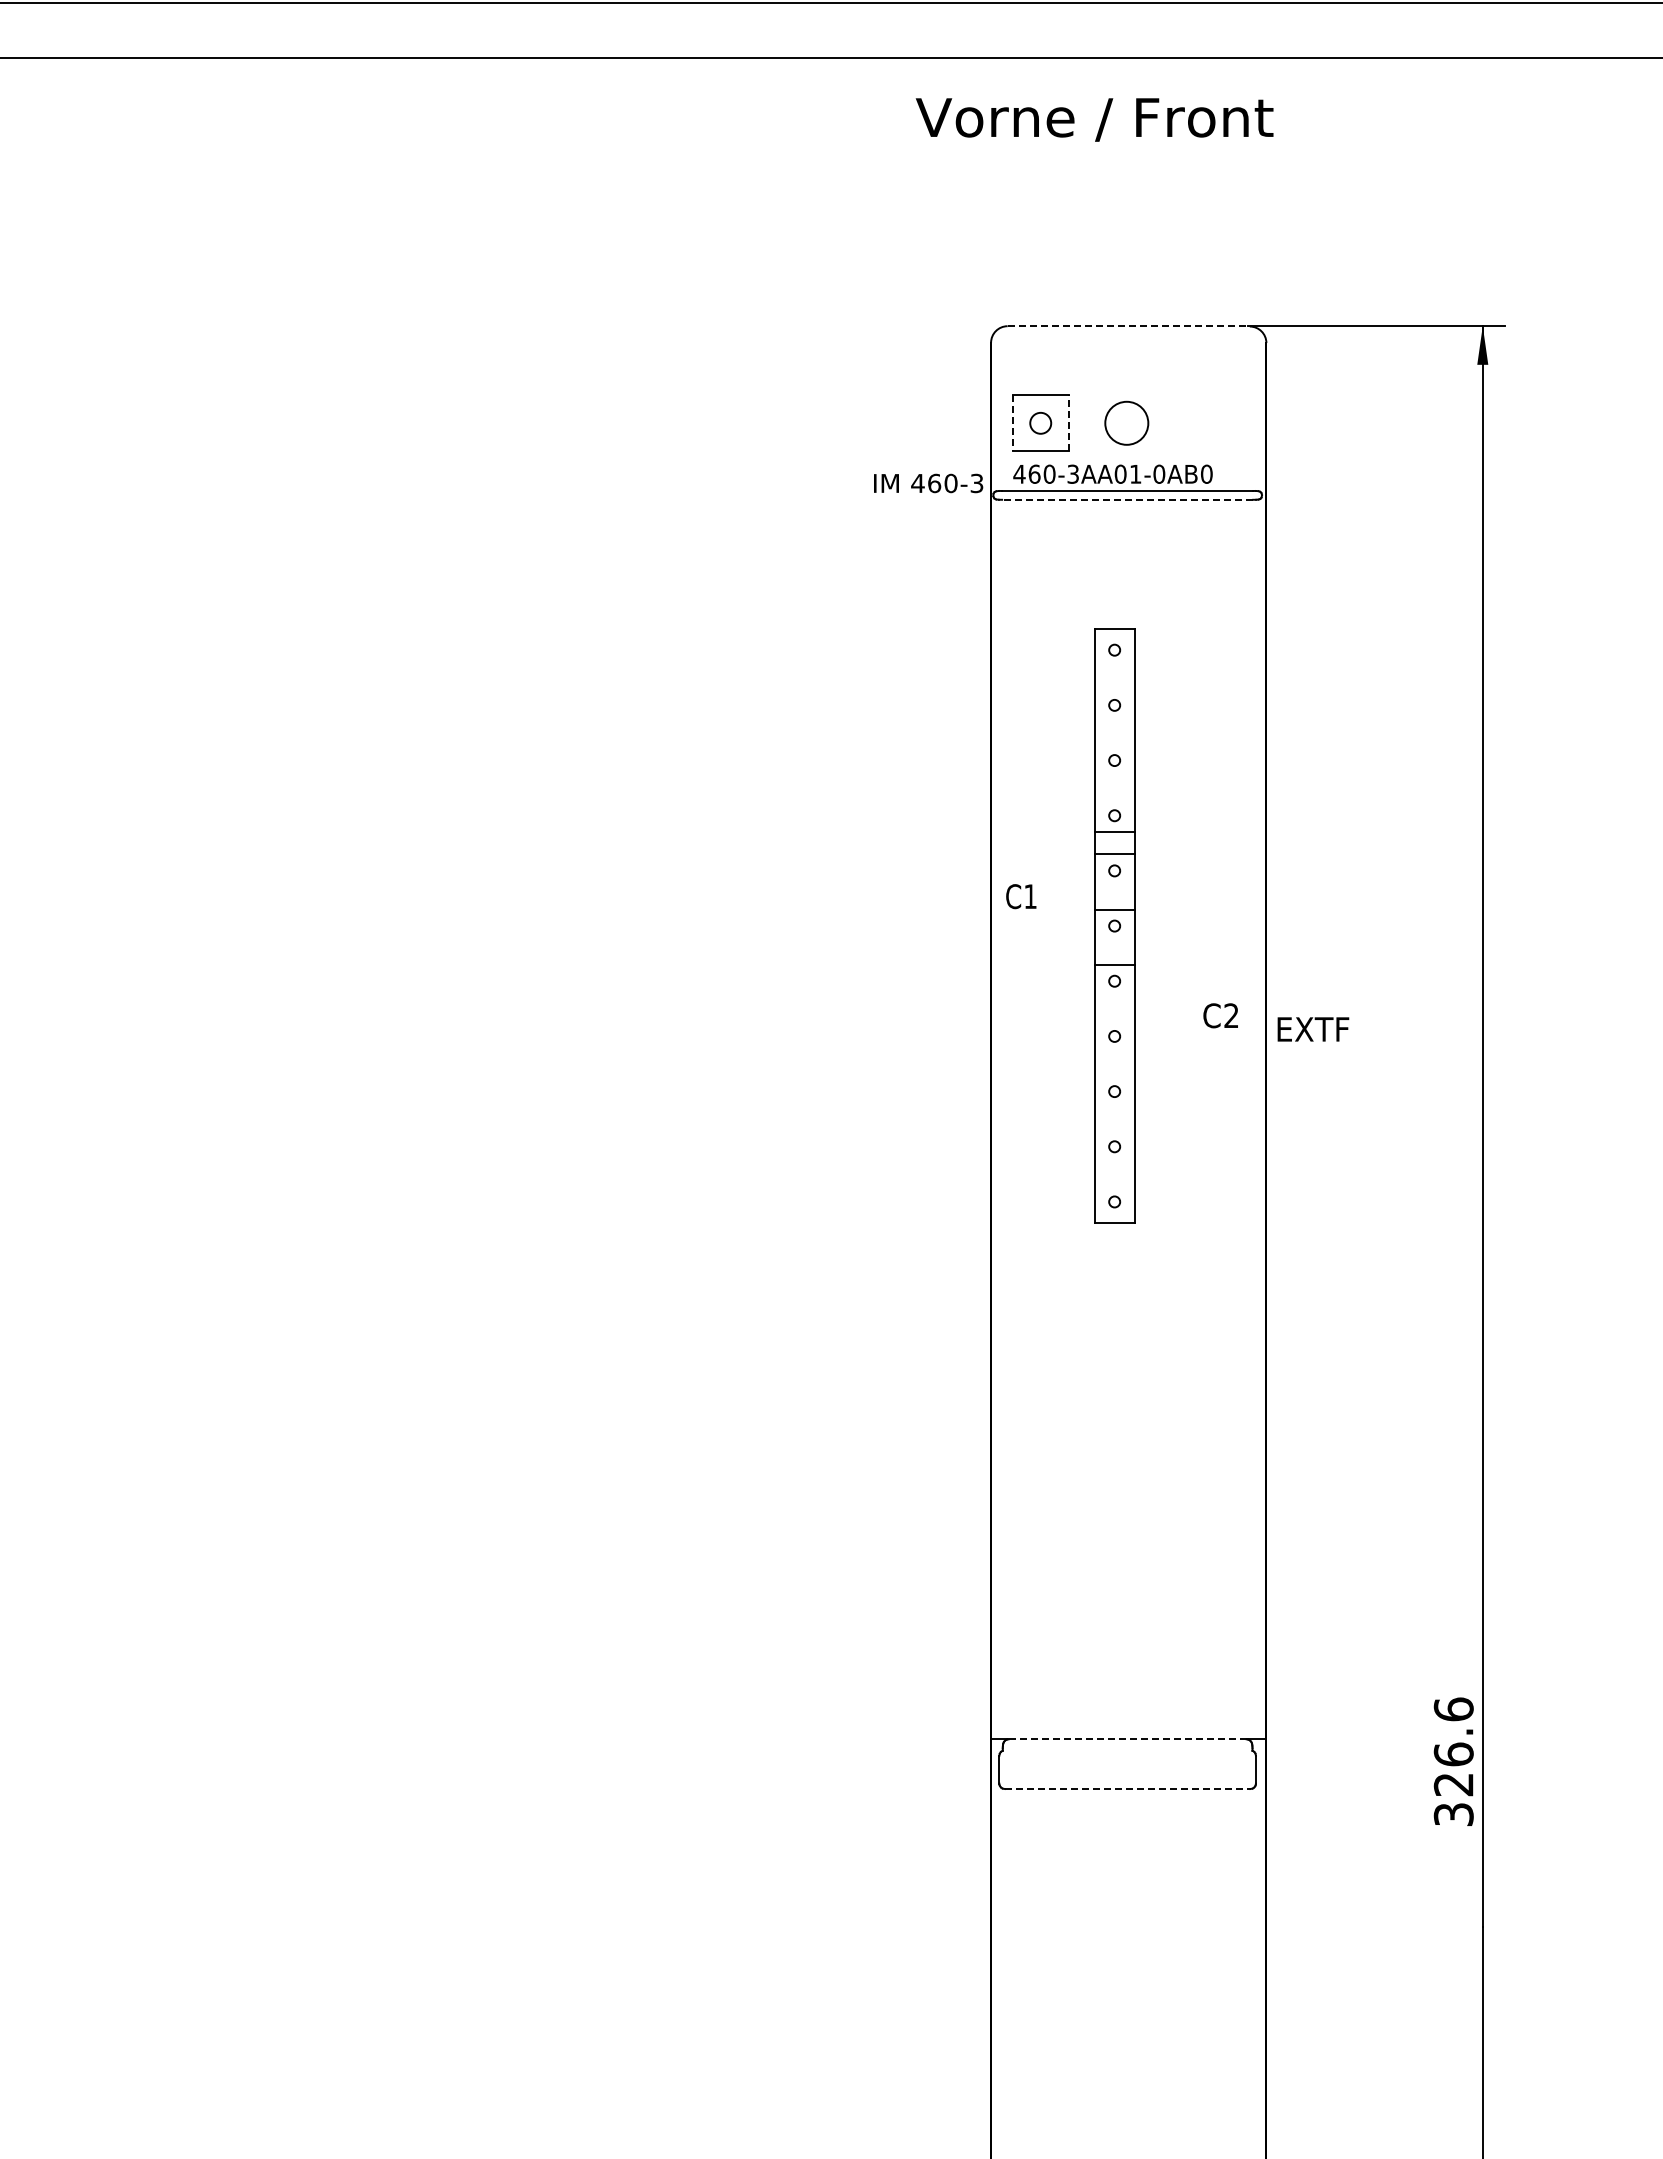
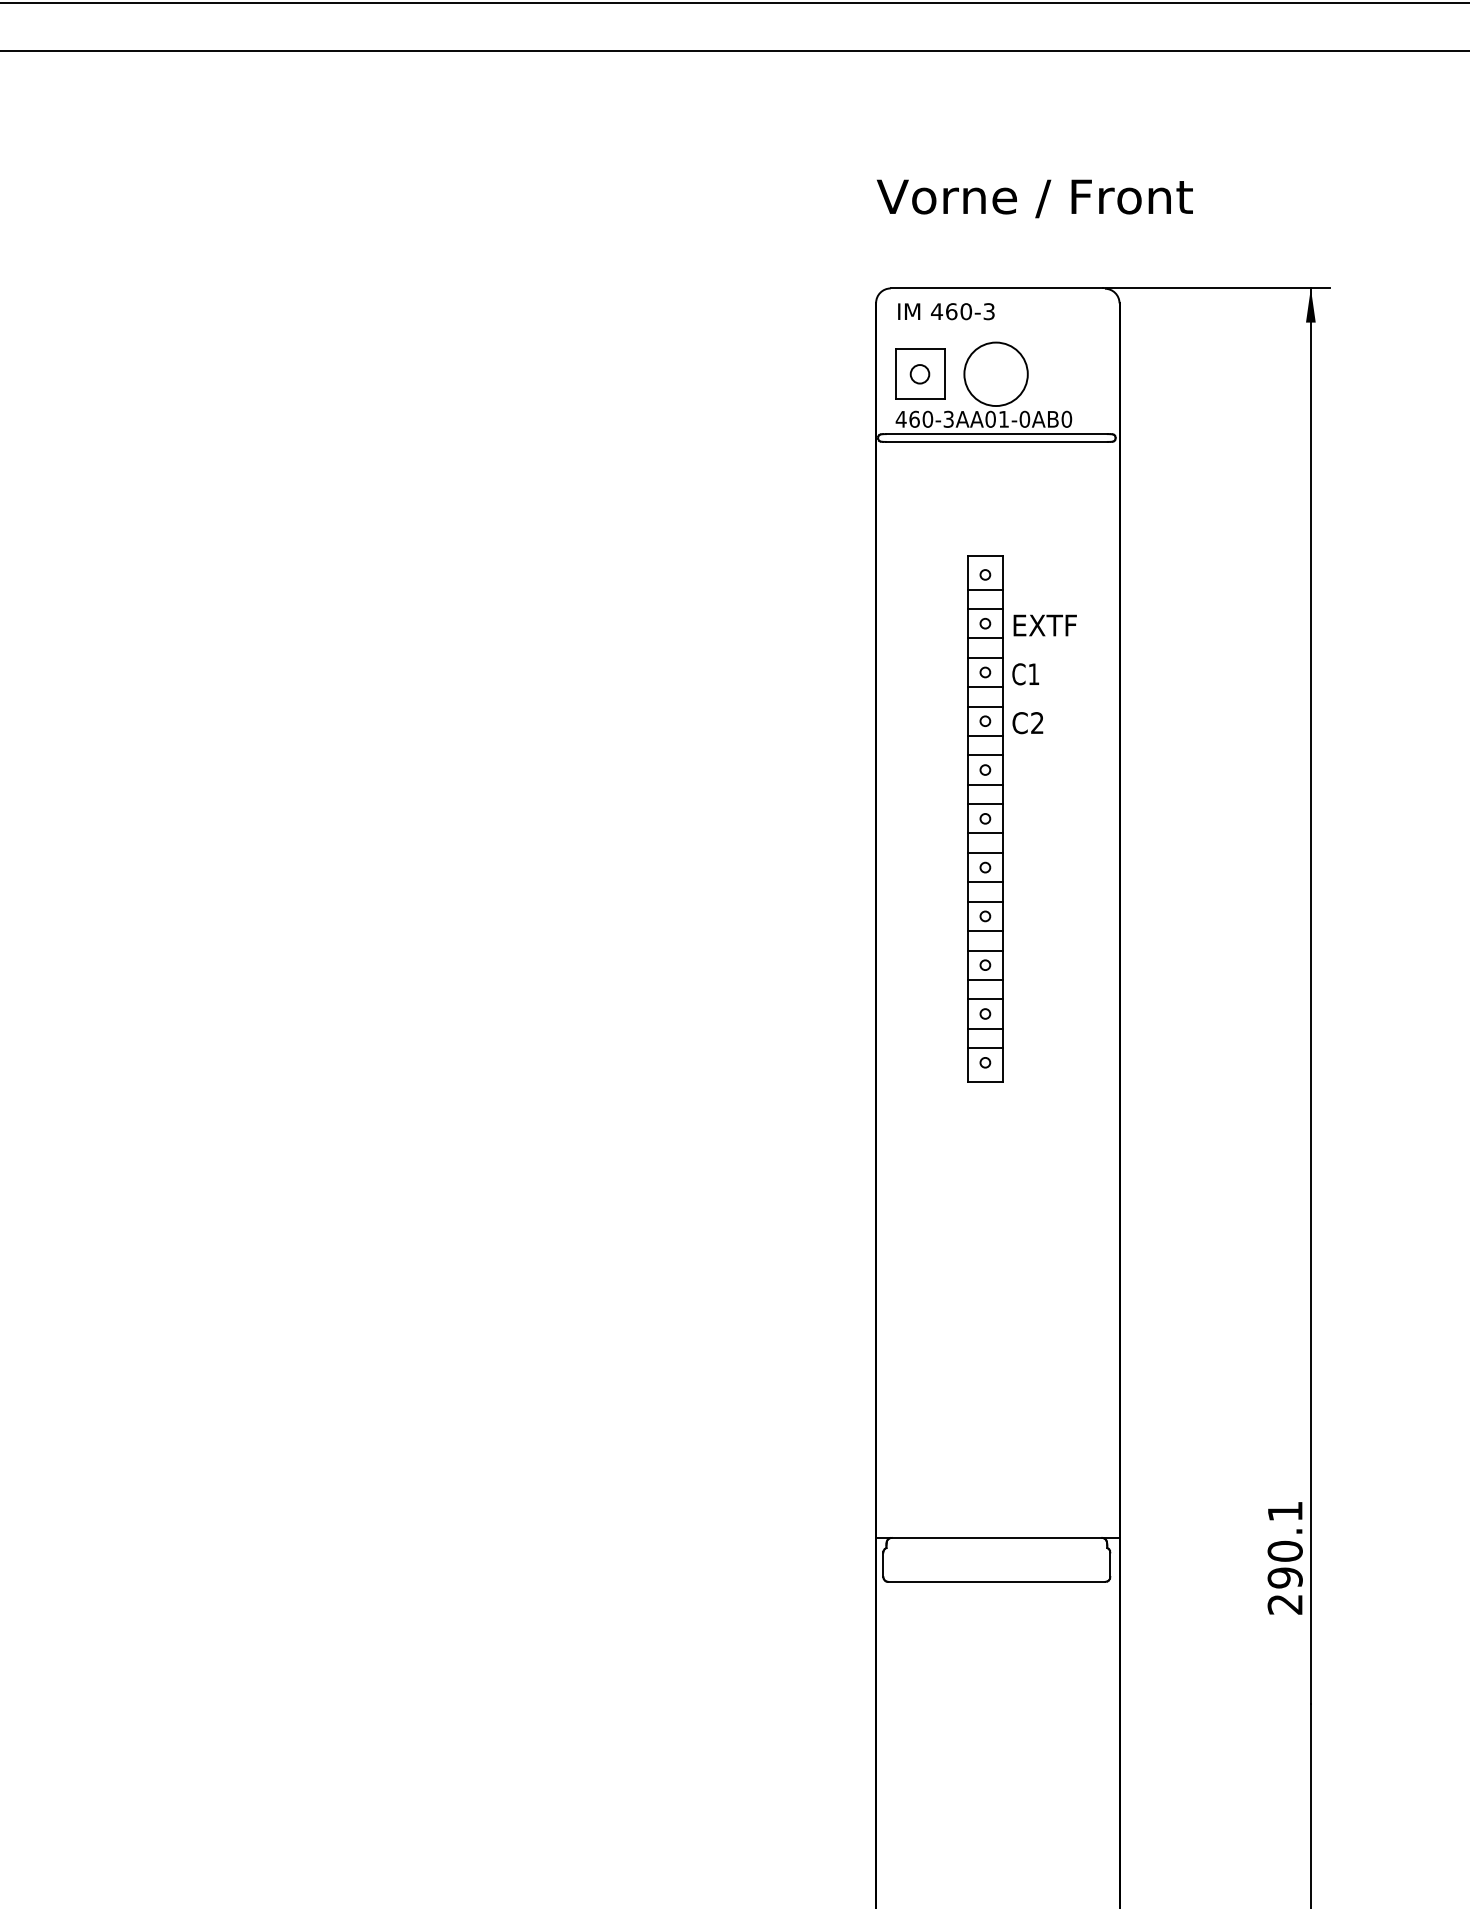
text: (1094, 119) -> (1034, 198), moved
line: (1128, 326) -> (997, 288), dashed -> solid
line: (1069, 422) -> (945, 373), dashed -> solid
line: (1013, 423) -> (895, 374), dashed -> solid
circle: (1126, 423) -> (995, 374), size x1.67
text: (928, 483) -> (946, 311), moved
line: (1127, 499) -> (996, 441), dashed -> solid
line: (1114, 666) -> (985, 589), added
line: (1114, 688) -> (985, 608), added
line: (1114, 721) -> (985, 637), added
line: (1114, 744) -> (985, 658), added
line: (1114, 777) -> (985, 687), added
line: (1114, 799) -> (985, 706), added
line: (1114, 887) -> (985, 784), added
text: (1021, 896) -> (1025, 674), moved
line: (1114, 942) -> (985, 833), added
line: (1114, 997) -> (985, 881), added
text: (1220, 1015) -> (1027, 722), moved
line: (1114, 1019) -> (985, 901), added
text: (1313, 1029) -> (1045, 625), moved
line: (1114, 1052) -> (985, 930), added
line: (1114, 1075) -> (985, 950), added
line: (1114, 1108) -> (985, 980), added
line: (1114, 1130) -> (985, 999), added
line: (1114, 1163) -> (985, 1028), added
line: (1114, 1185) -> (985, 1048), added
line: (1127, 1739) -> (996, 1538), dashed -> solid
text: (1453, 1761) -> (1284, 1557), 326.6 -> 290.1
line: (1127, 1789) -> (996, 1582), dashed -> solid

